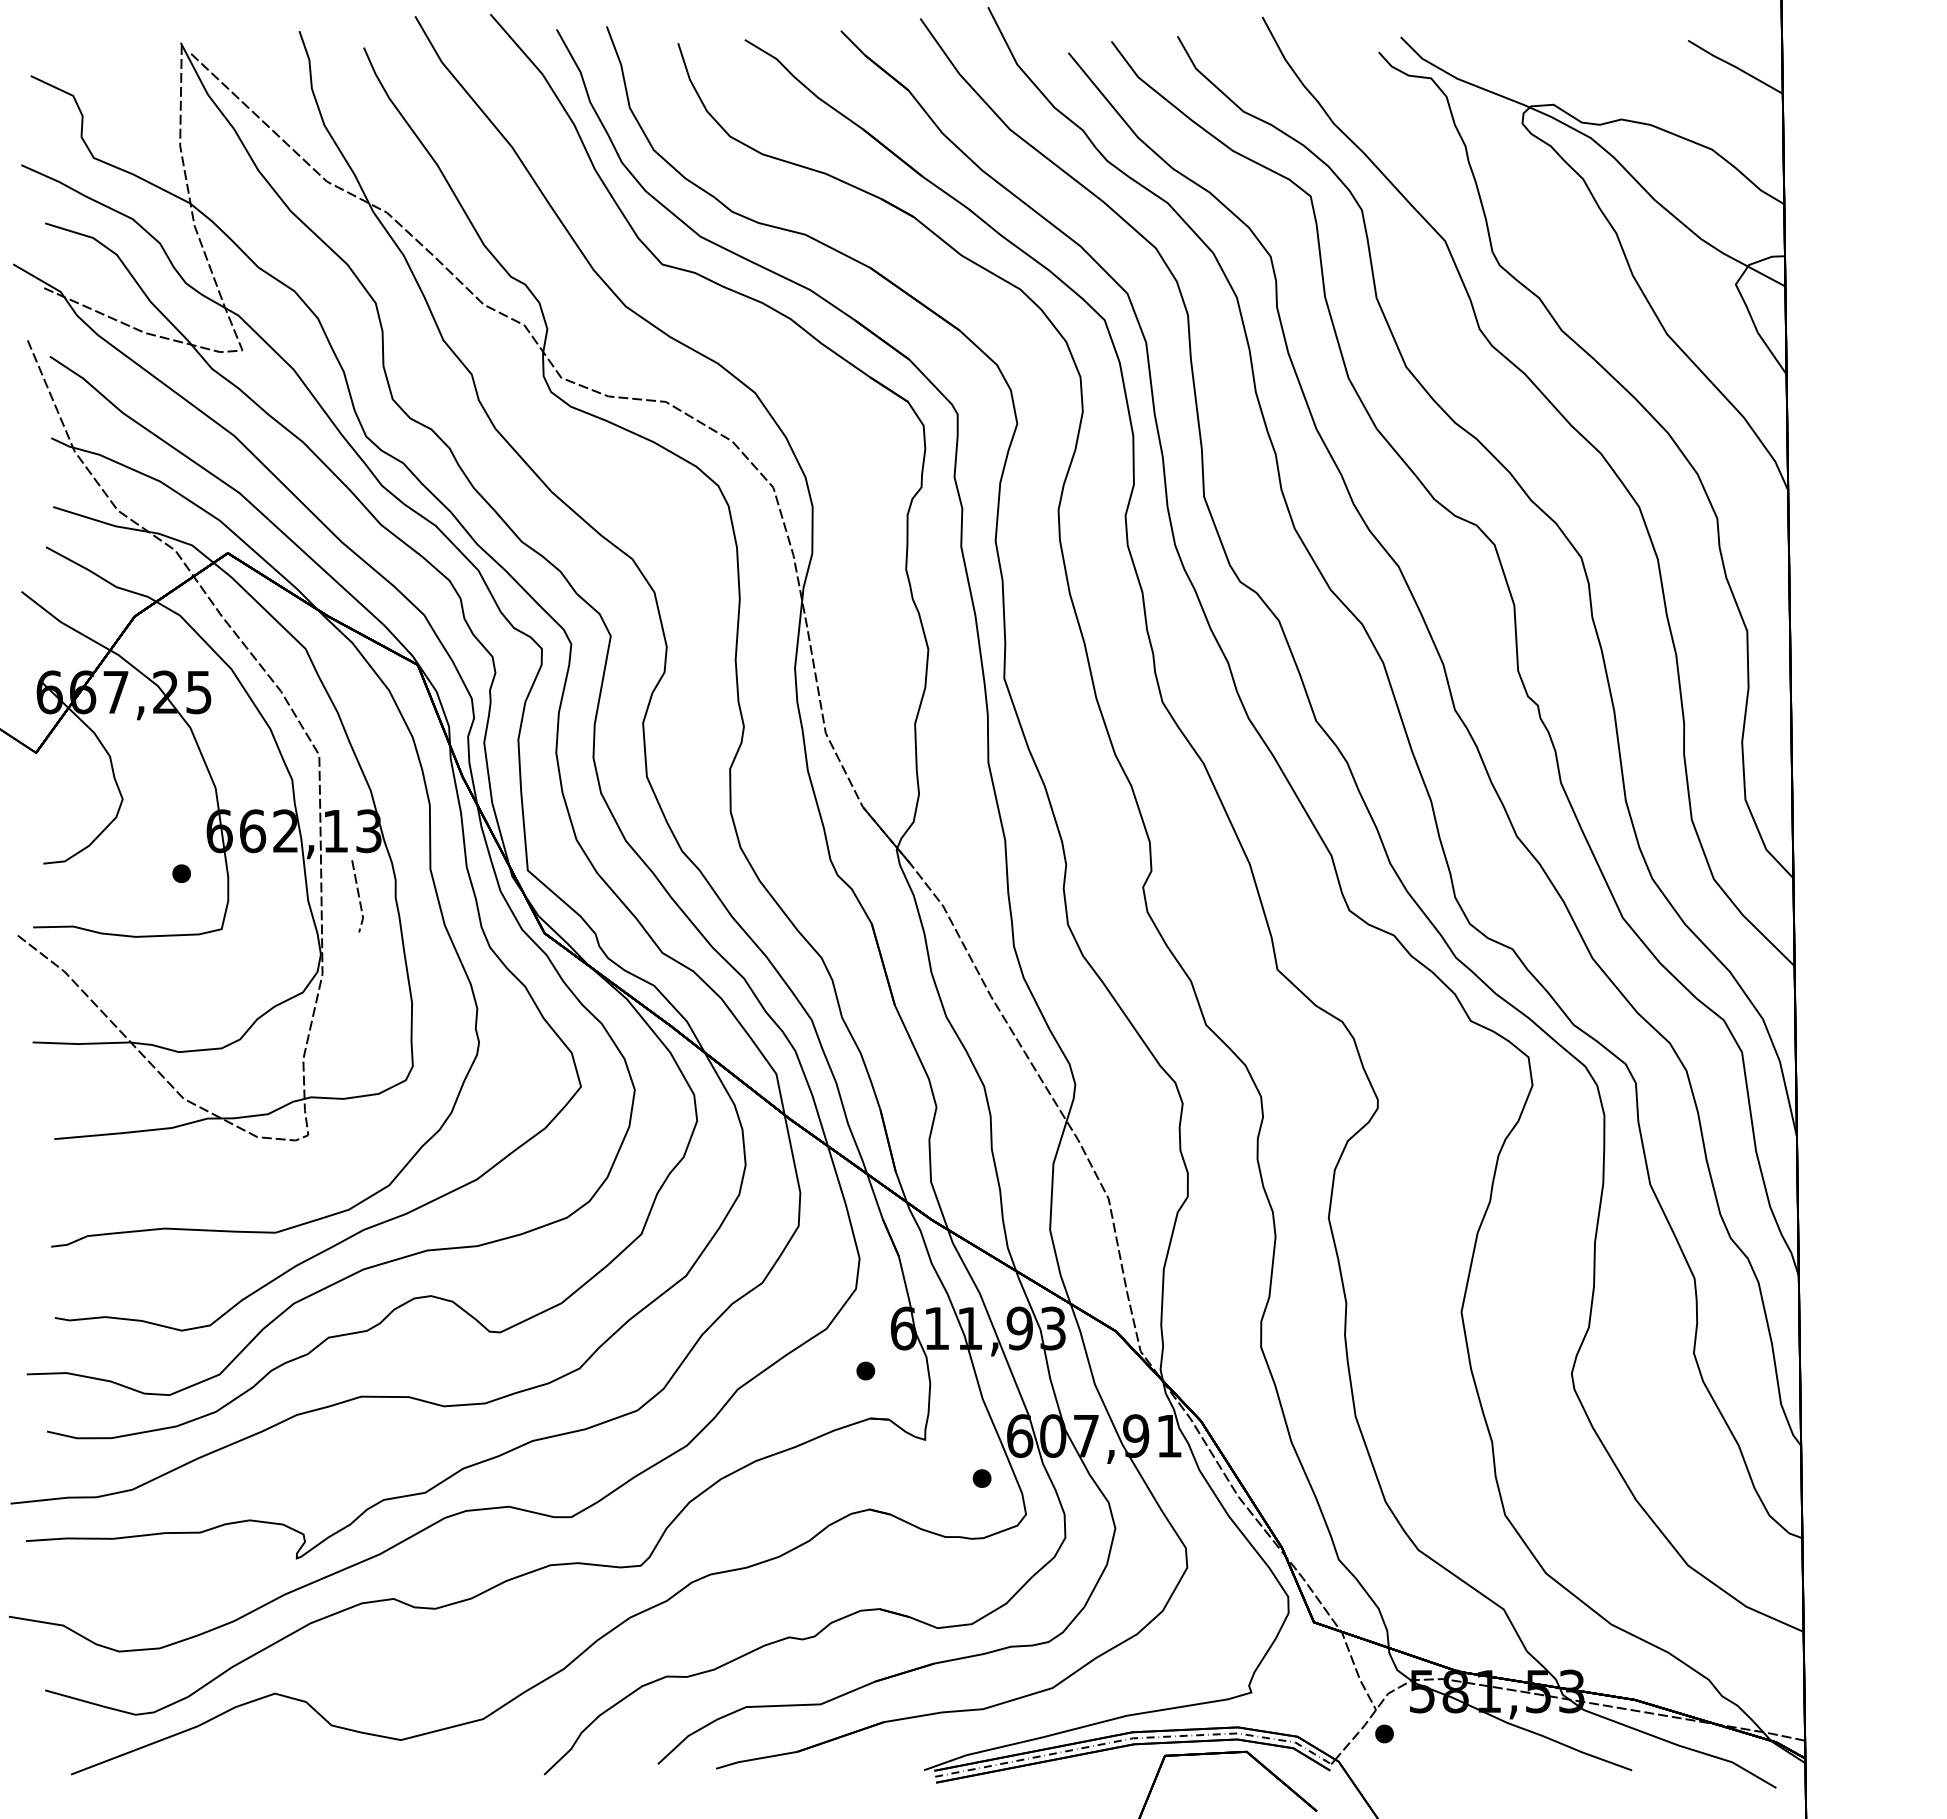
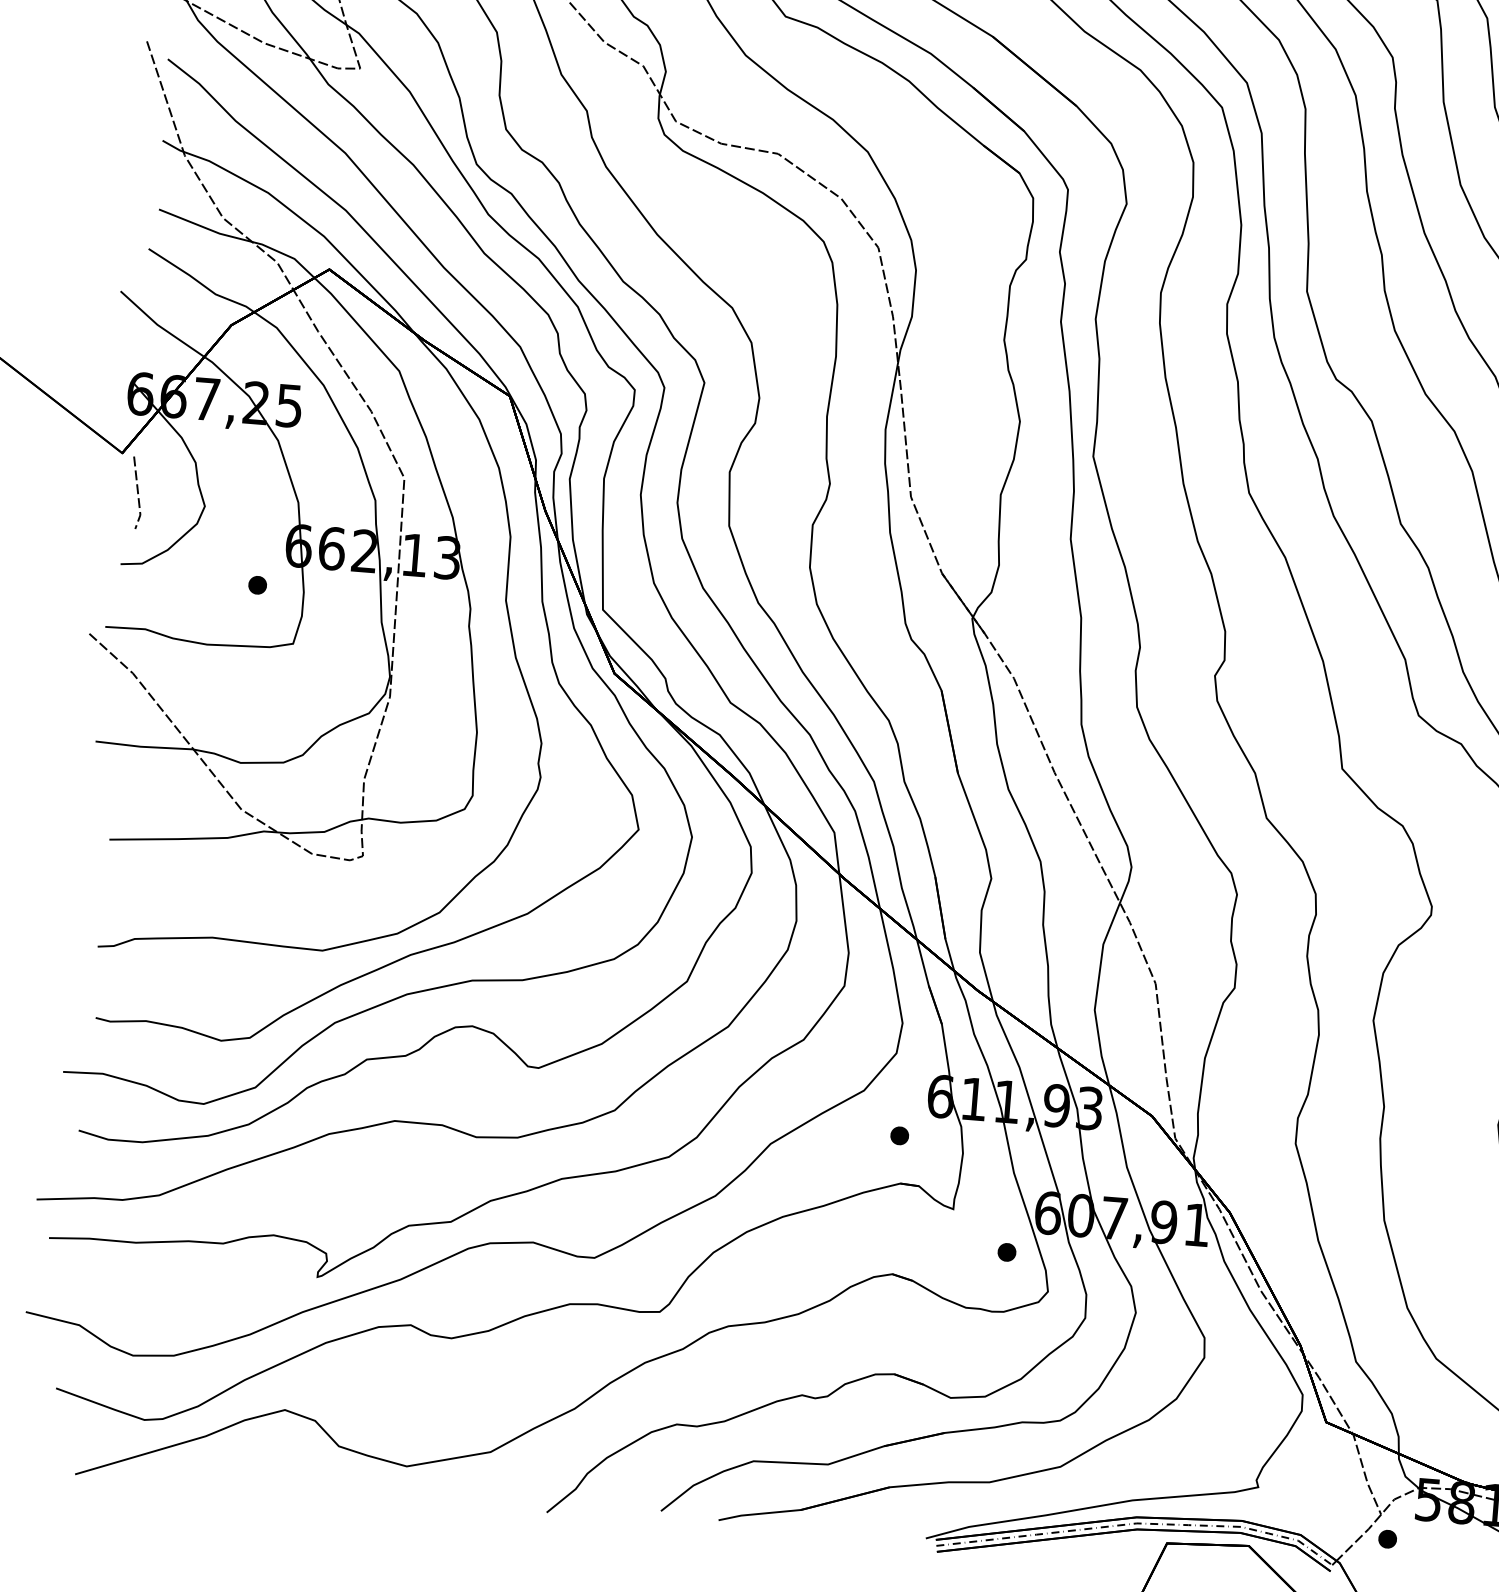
line: (358, 896) -> (137, 493), moved

